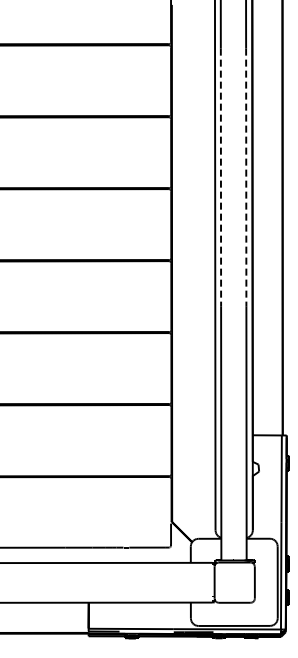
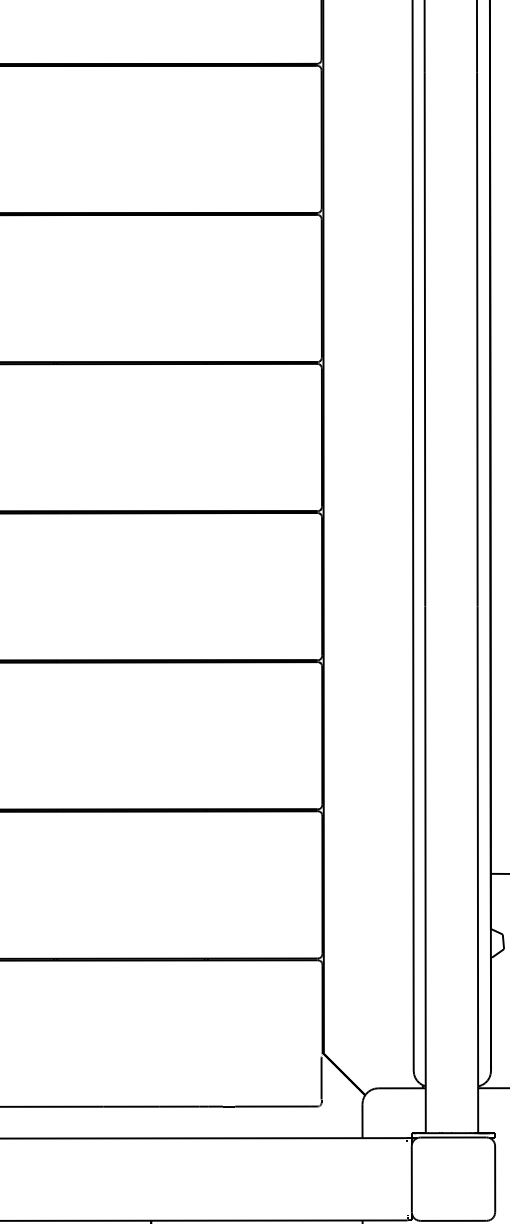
line: (220, 177) -> (423, 339), dashed -> solid
line: (246, 177) -> (477, 339), dashed -> solid

